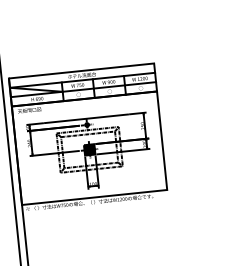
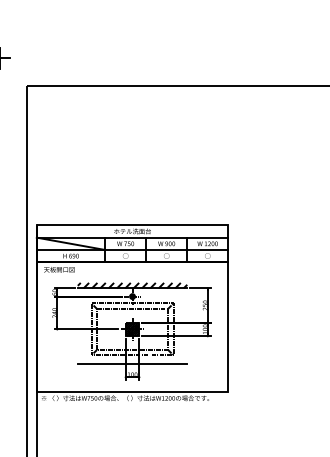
hatch: (86, 116) -> (132, 285), added
line: (92, 175) -> (132, 363), added

